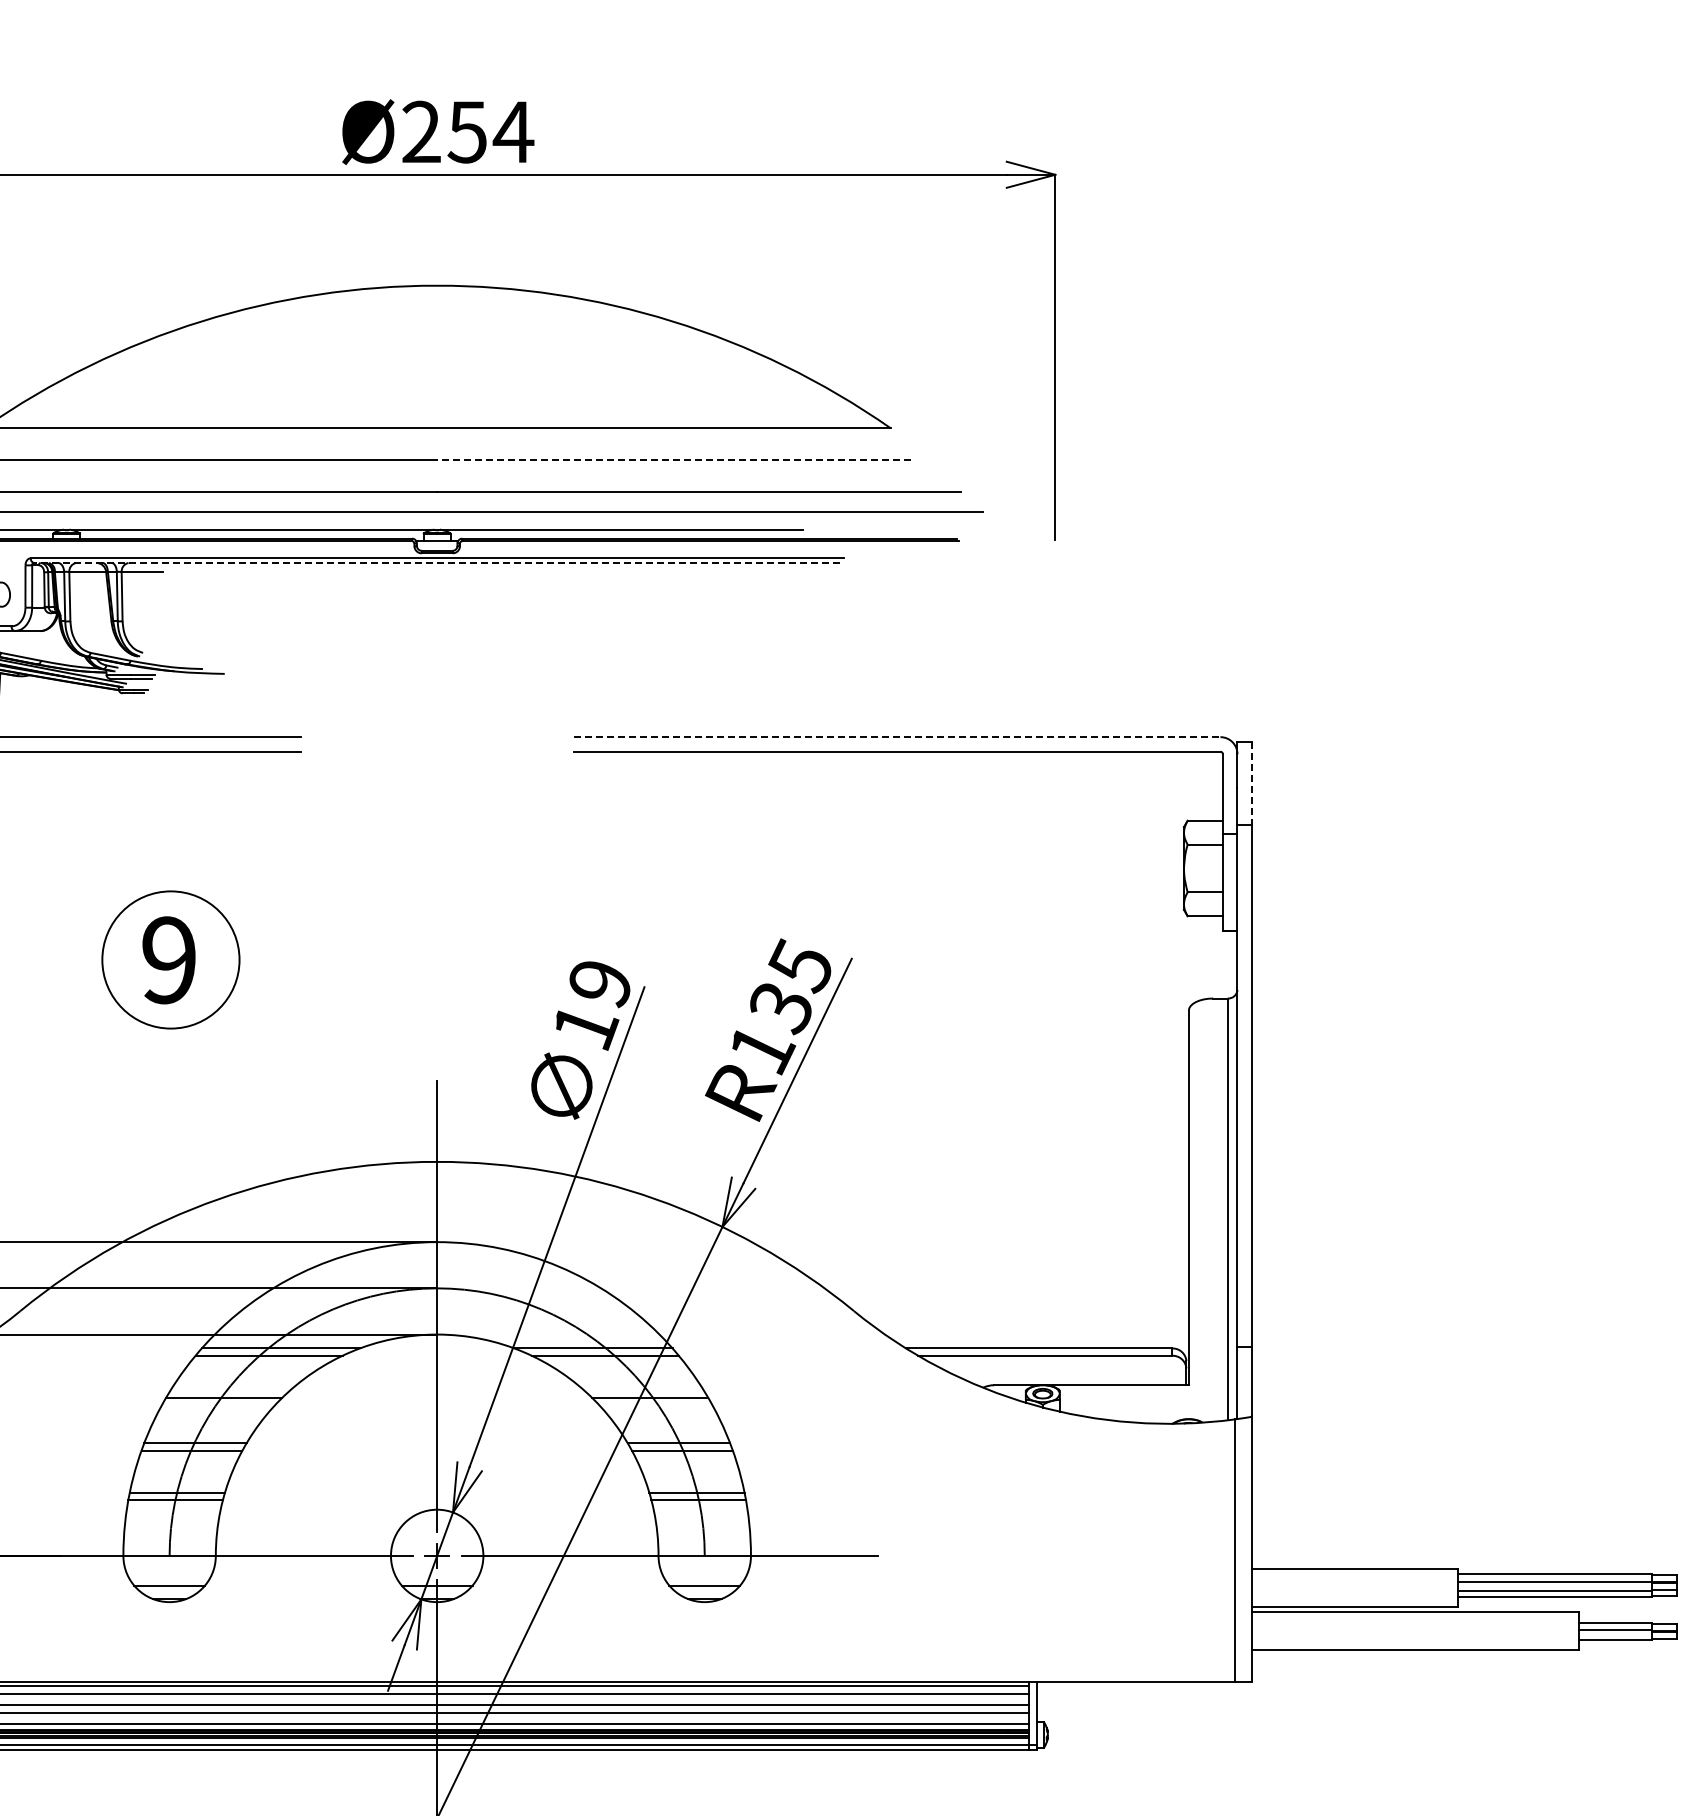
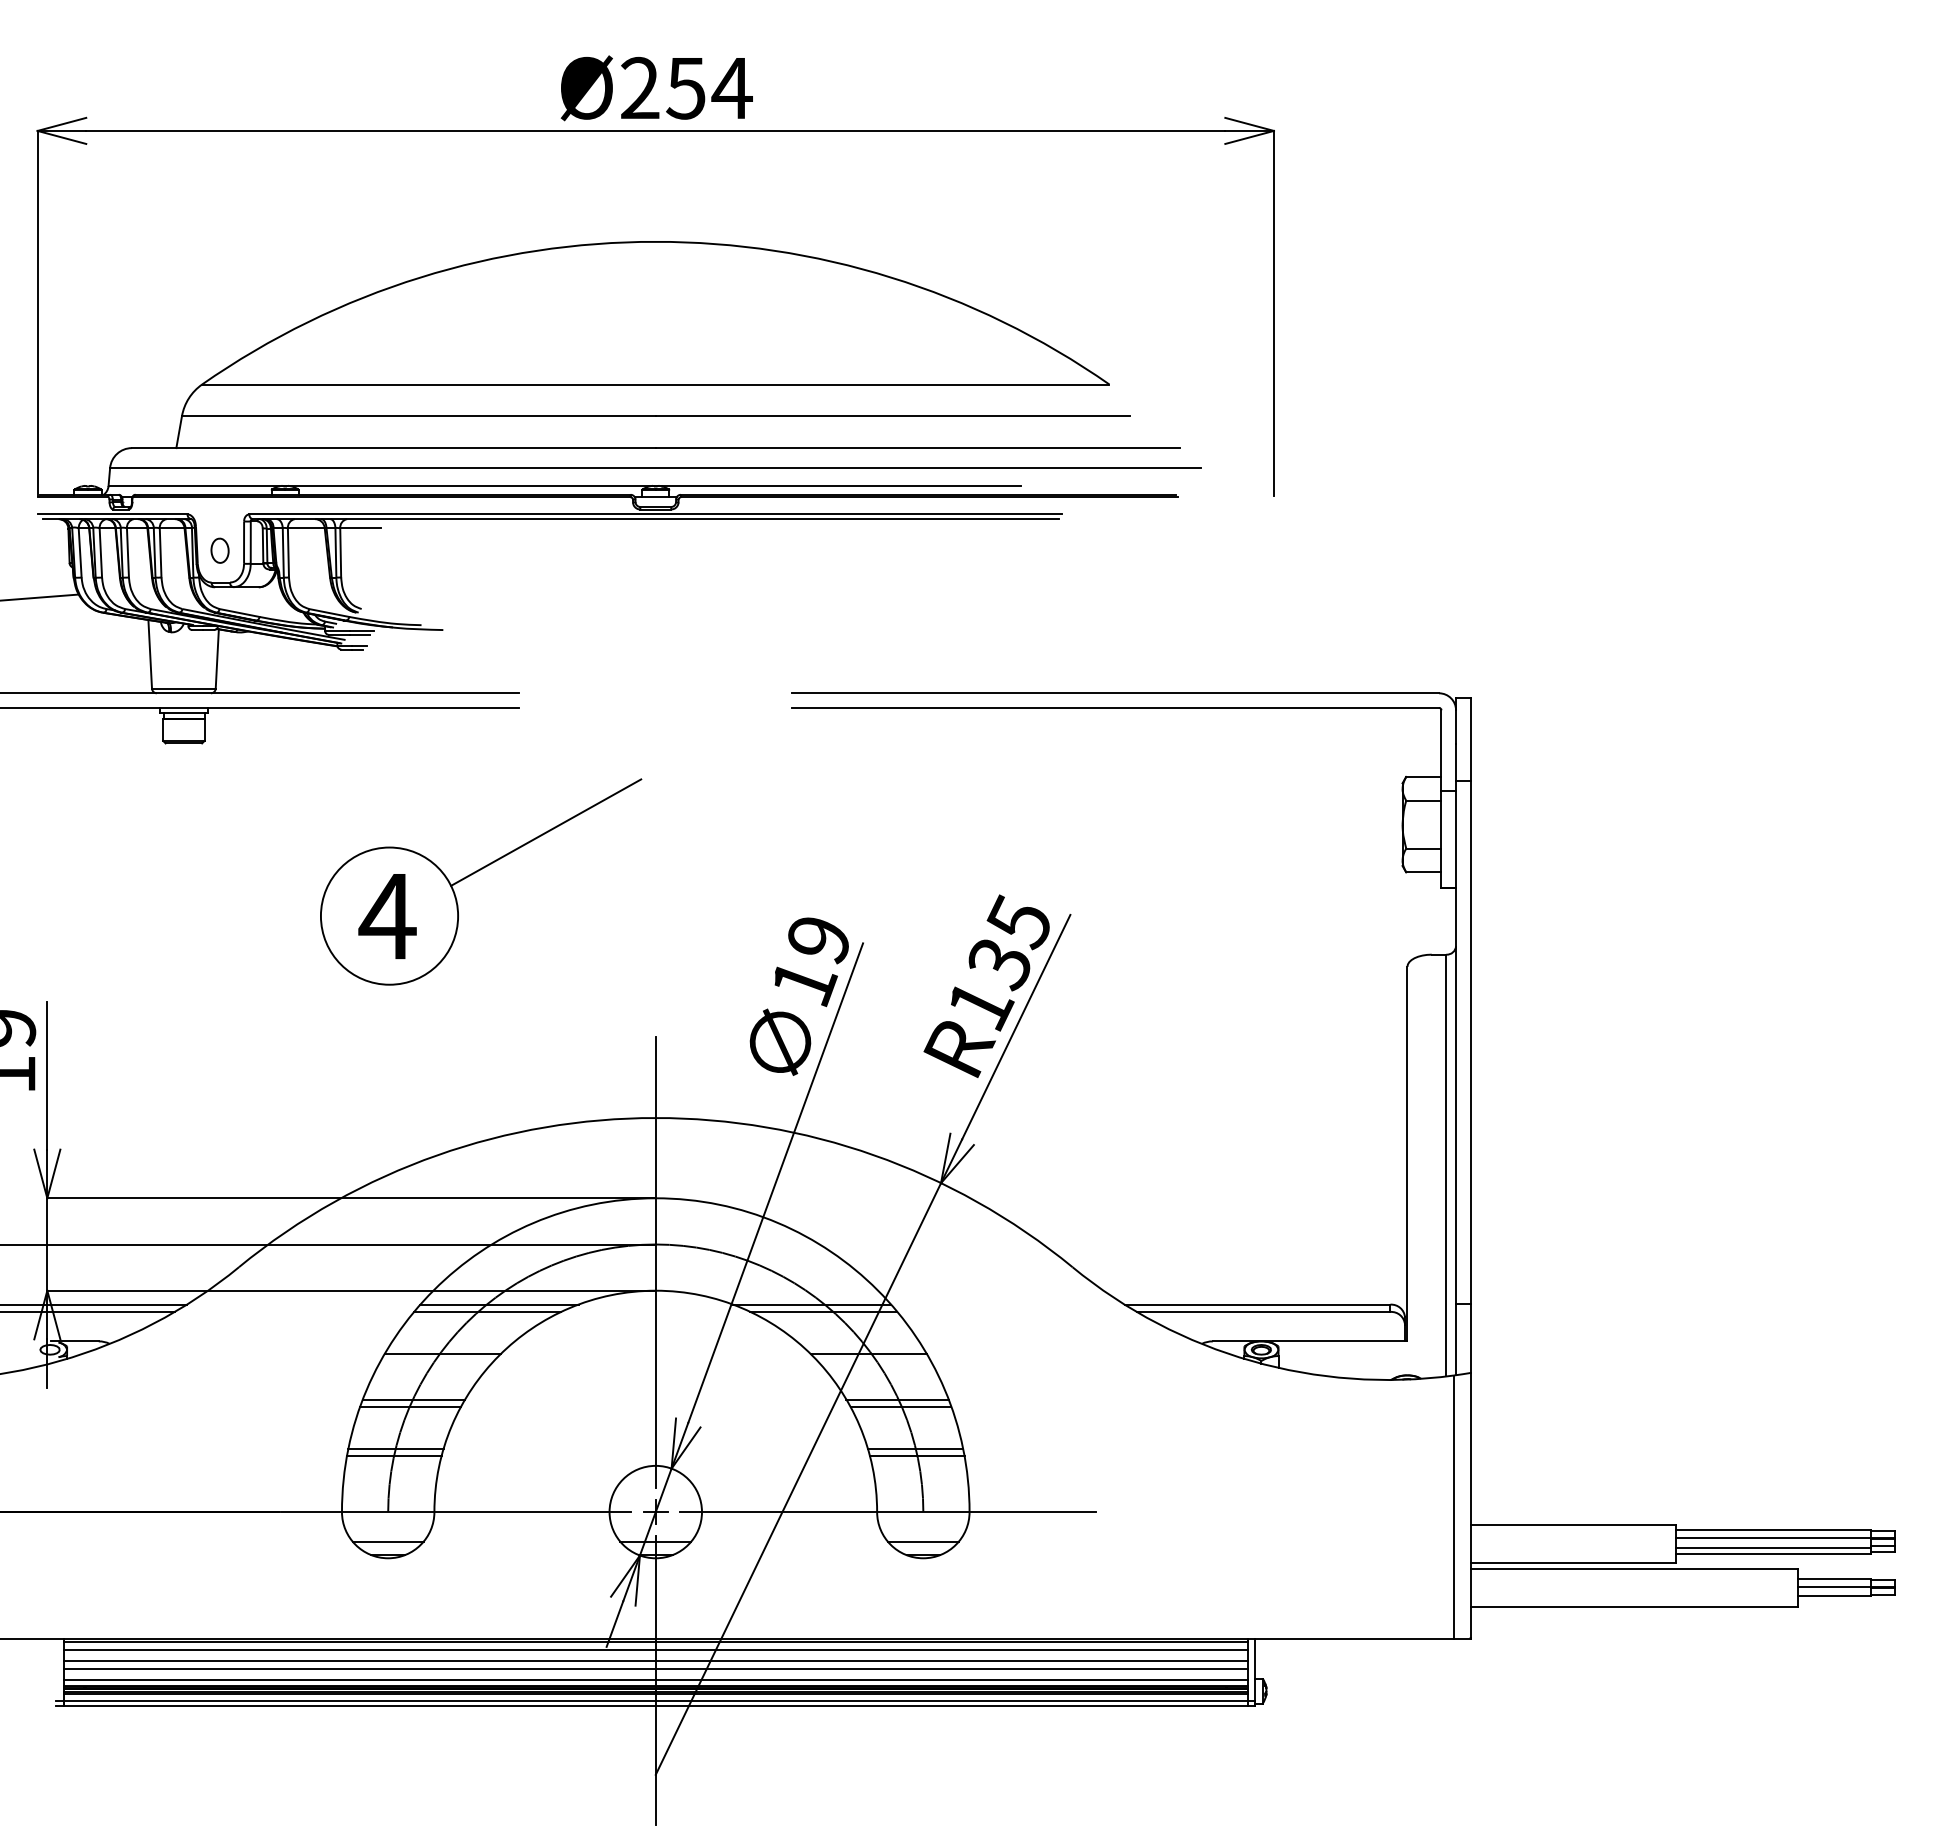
line: (673, 460) -> (892, 416), dashed -> solid
line: (436, 563) -> (655, 519), dashed -> solid
line: (897, 737) -> (1116, 693), dashed -> solid
line: (1251, 783) -> (1470, 739), dashed -> solid
line: (327, 876) -> (546, 832), added
text: (168, 960) -> (387, 916), 9 -> 4

